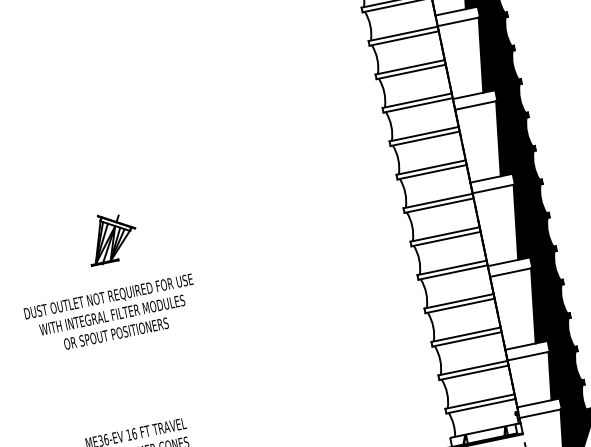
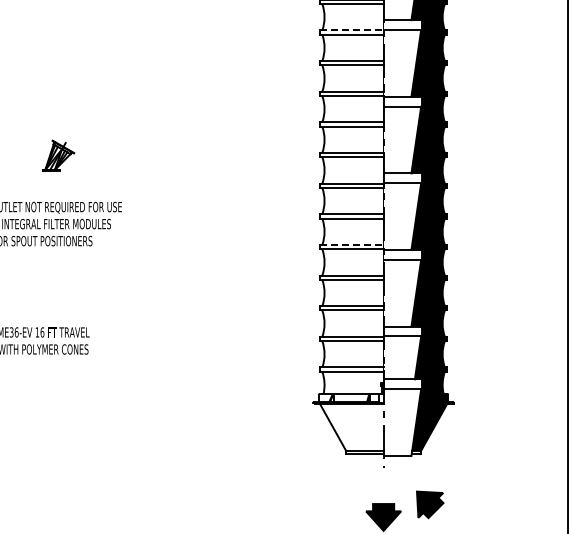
line: (402, 34) -> (351, 30), solid -> dashed
part: (111, 237) -> (58, 155), size x0.7
line: (451, 267) -> (351, 244), solid -> dashed

